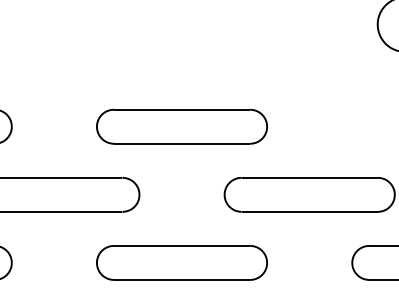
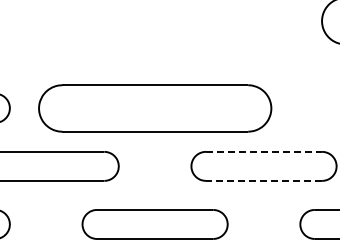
part: (181, 125) -> (154, 107), size x1.6
line: (310, 177) -> (264, 151), solid -> dashed
line: (309, 211) -> (263, 180), solid -> dashed

